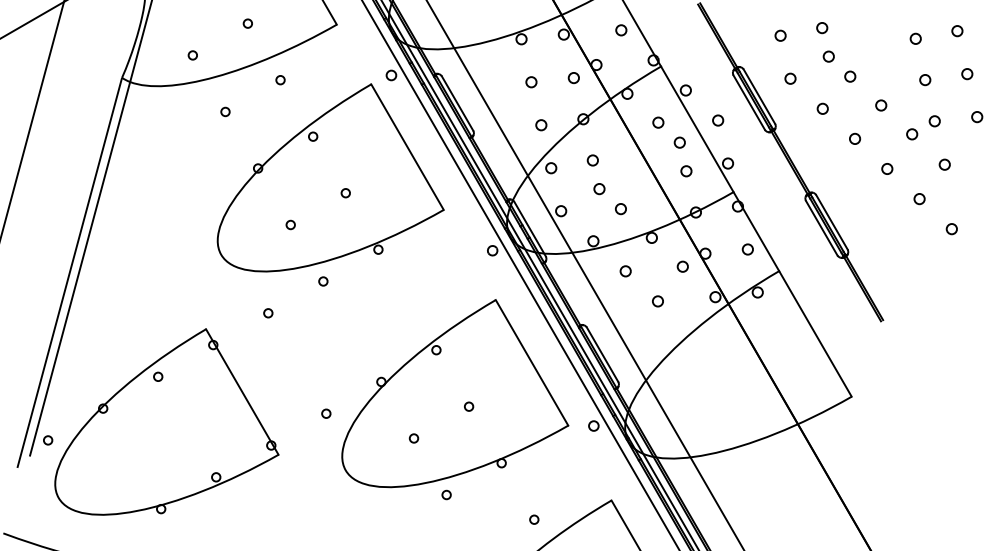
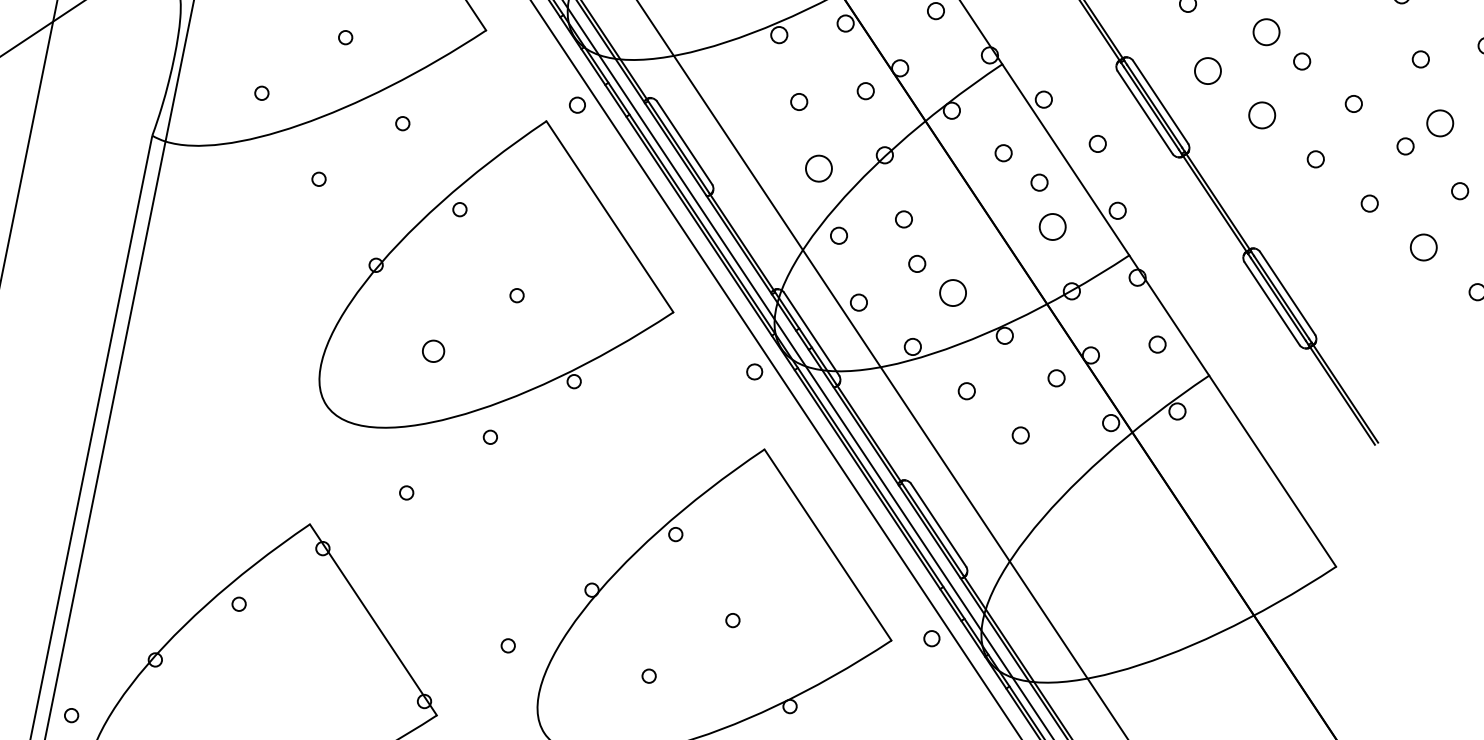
circle: (828, 56) -> (1265, 31), size x1.6
circle: (790, 78) -> (1207, 70), size x1.6
circle: (822, 108) -> (1261, 114), size x1.6
circle: (934, 121) -> (1439, 123), size x1.6
circle: (541, 125) -> (819, 169), size x1.6
circle: (686, 171) -> (1052, 227), size x1.6
circle: (919, 199) -> (1423, 248), size x1.6
circle: (620, 209) -> (952, 294), size x1.6
circle: (290, 224) -> (432, 350), size x1.6

